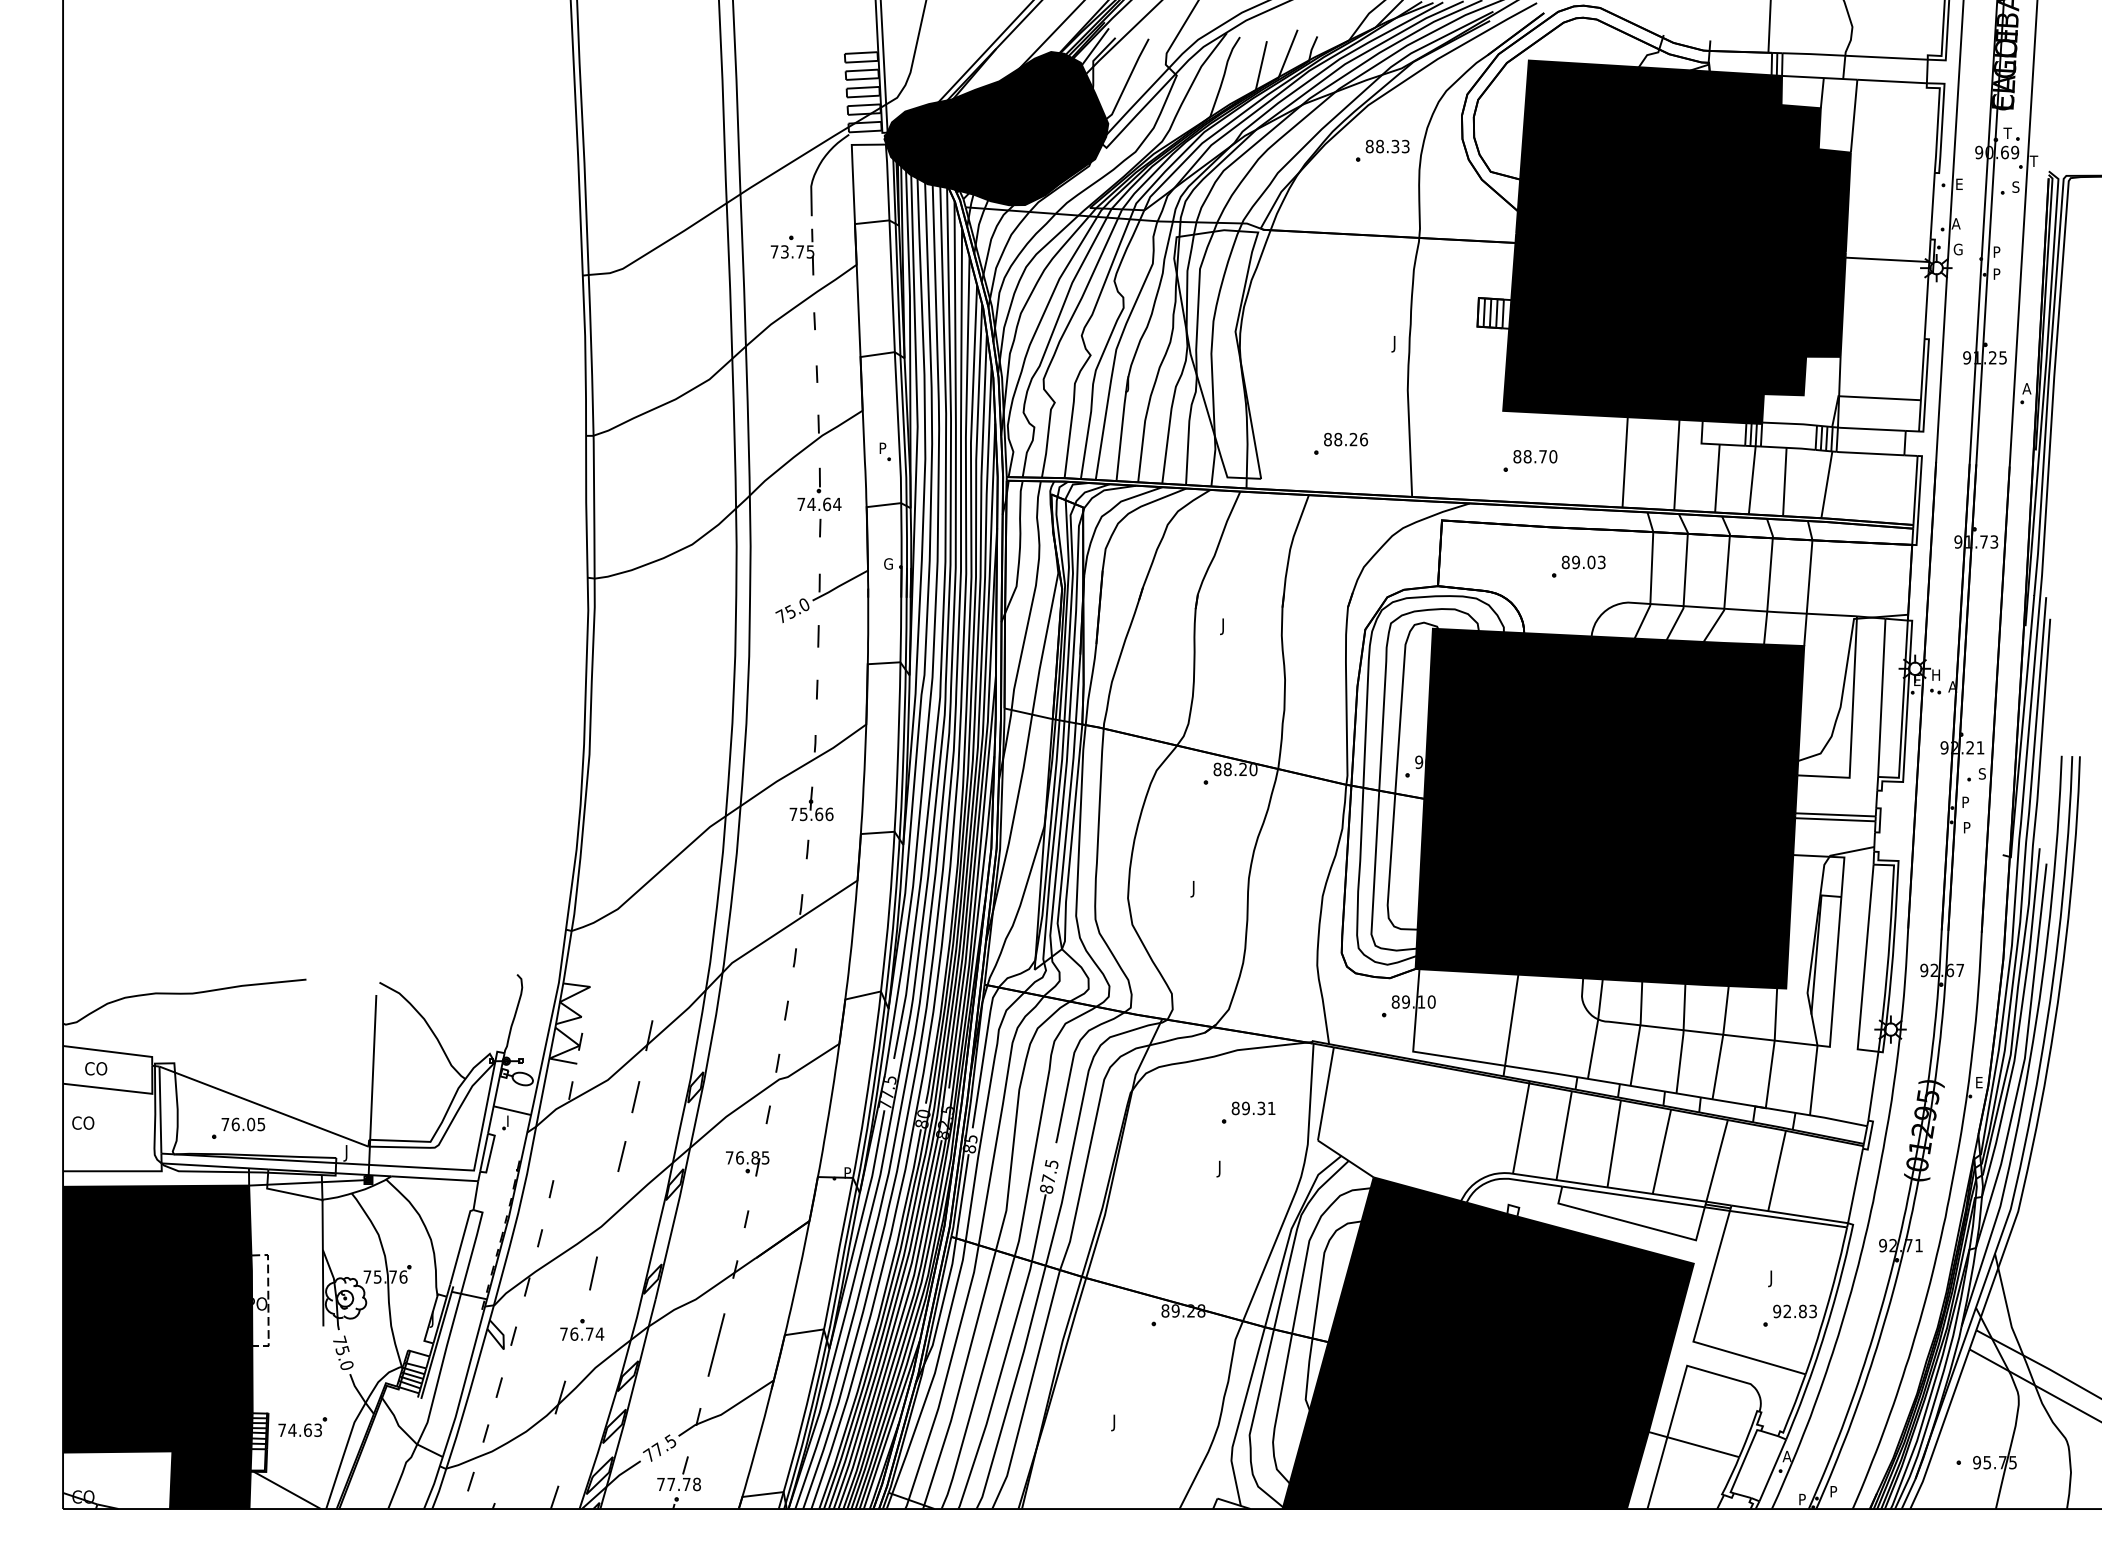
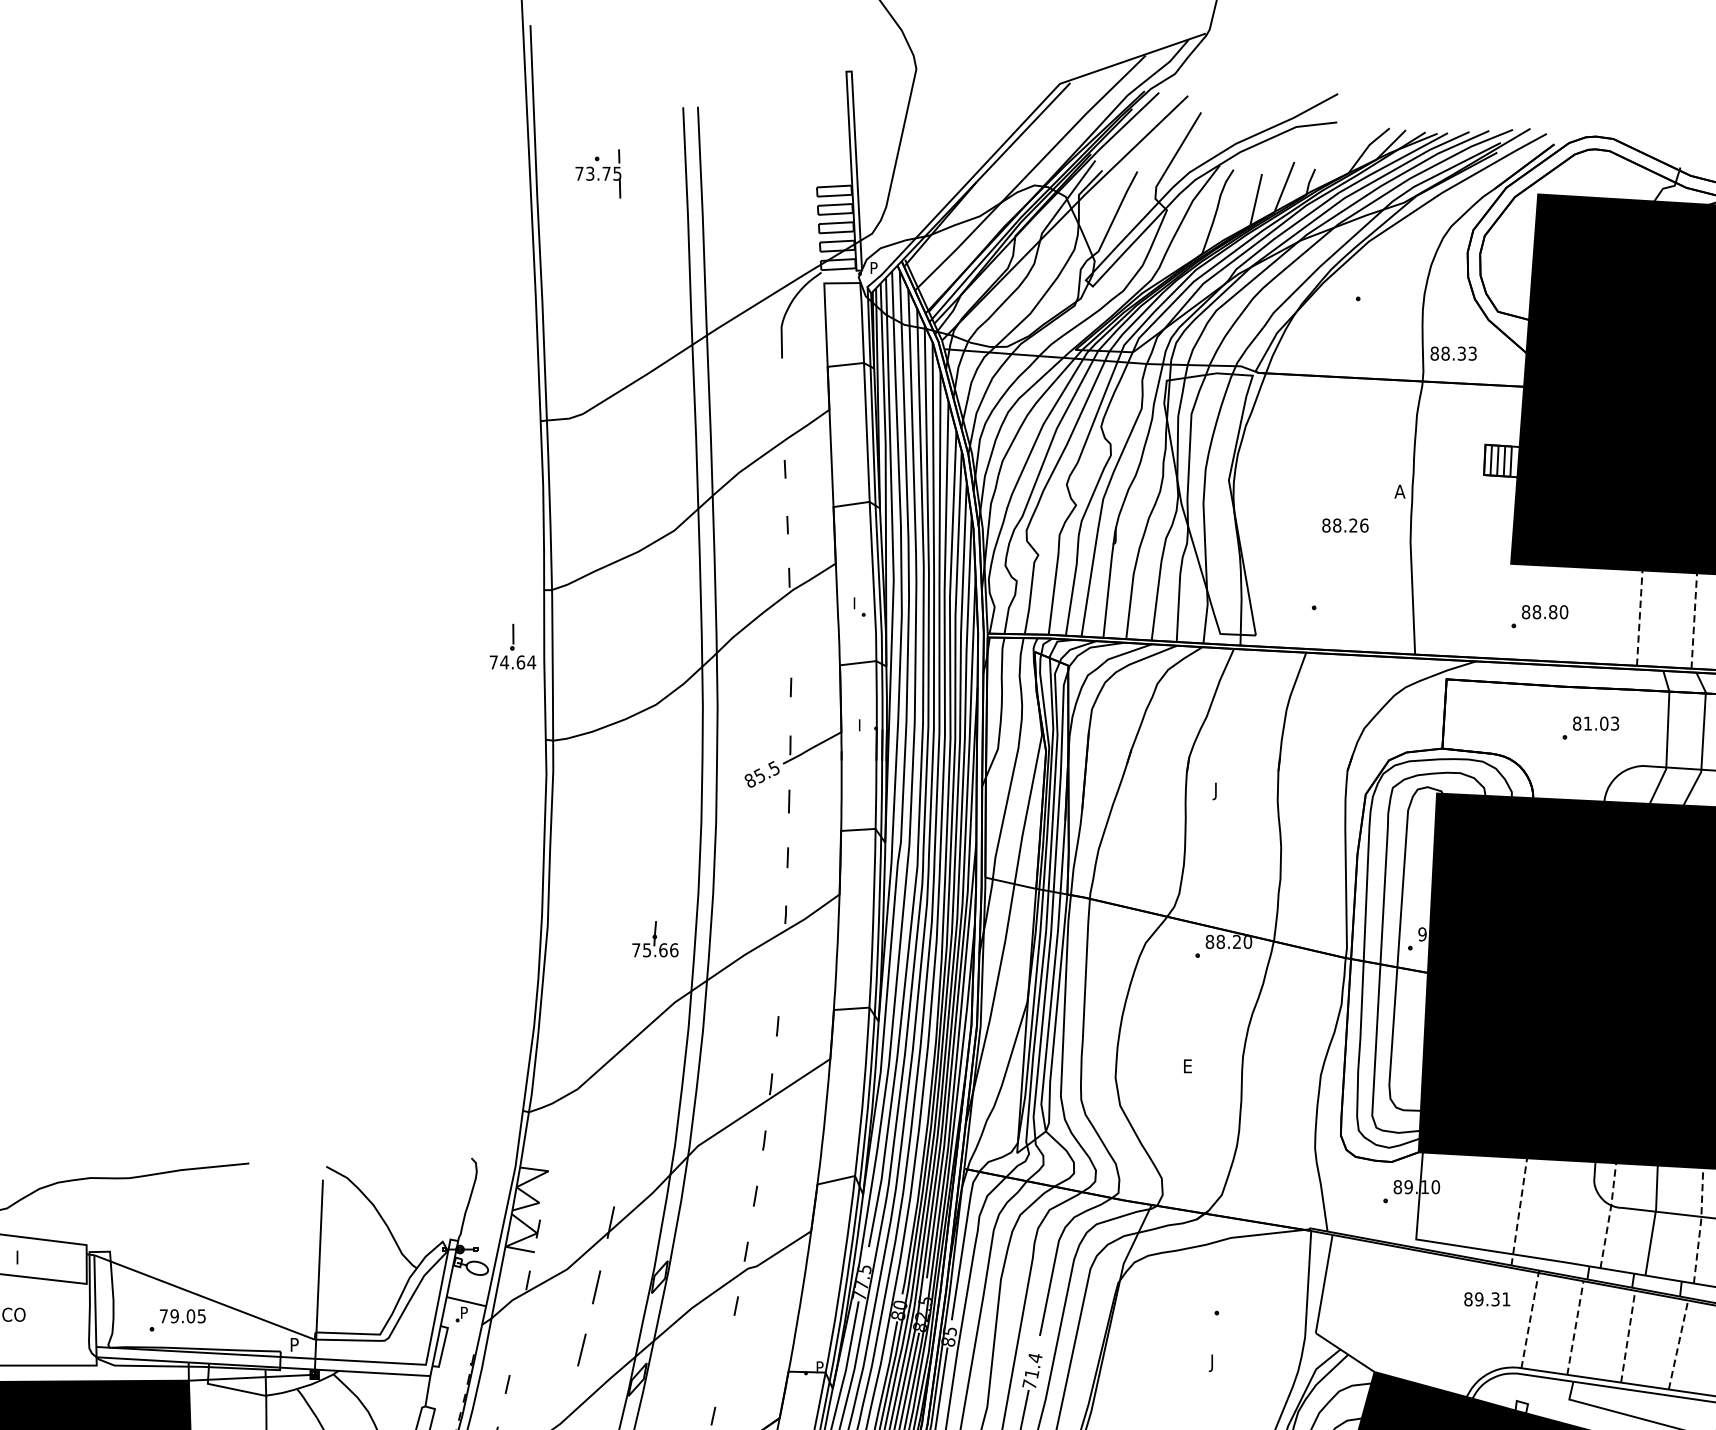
fill: (996, 128) -> (976, 266), removed
text: (1387, 146) -> (1453, 353), moved
part: (792, 251) -> (598, 173), moved
text: (1396, 344) -> (1398, 493), J -> A
text: (1345, 439) -> (1344, 525), moved
text: (883, 445) -> (857, 600), P -> I
text: (1543, 456) -> (1553, 611), 88.70 -> 88.80
line: (1625, 462) -> (1640, 618), solid -> dashed
line: (1676, 464) -> (1693, 620), solid -> dashed
part: (819, 489) -> (512, 646), moved
text: (1576, 562) -> (1588, 723), 89.03 -> 81.03
text: (888, 563) -> (863, 724), G -> I
text: (791, 610) -> (760, 774), 75.0 -> 85.5
part: (811, 803) -> (655, 938), moved
text: (1195, 888) -> (1186, 1067), J -> E
line: (1511, 1025) -> (1519, 1211), solid -> dashed
line: (1596, 1028) -> (1609, 1215), solid -> dashed
line: (1682, 1038) -> (1700, 1225), solid -> dashed
text: (96, 1068) -> (27, 1257), CO -> I
text: (1253, 1108) -> (1487, 1299), moved
text: (510, 1118) -> (464, 1309), I -> P
text: (235, 1124) -> (174, 1316), 76.05 -> 79.05
line: (1521, 1127) -> (1530, 1319), solid -> dashed
line: (1564, 1135) -> (1575, 1327), solid -> dashed
line: (1614, 1143) -> (1628, 1336), solid -> dashed
line: (1662, 1151) -> (1679, 1344), solid -> dashed
text: (348, 1153) -> (293, 1346), J -> P
part: (747, 1163) -> (714, 1357), removed
text: (1048, 1176) -> (1031, 1371), 87.5 -> 71.4

